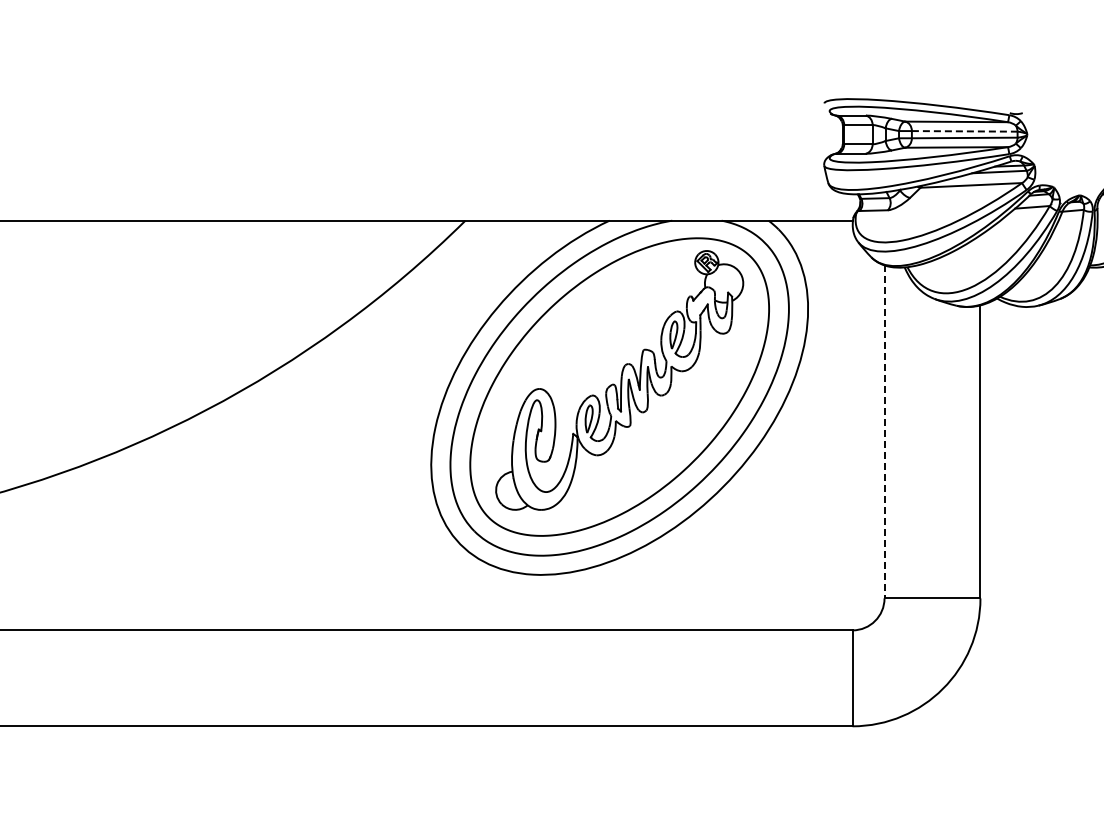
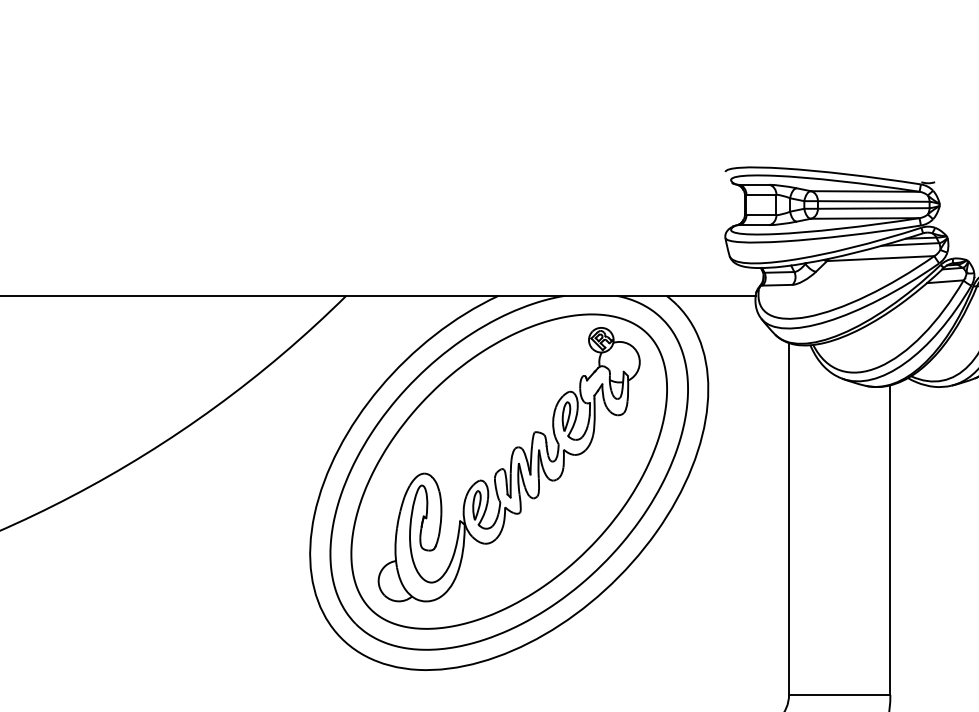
line: (964, 131) -> (873, 201), dashed -> solid
line: (884, 432) -> (789, 519), dashed -> solid

